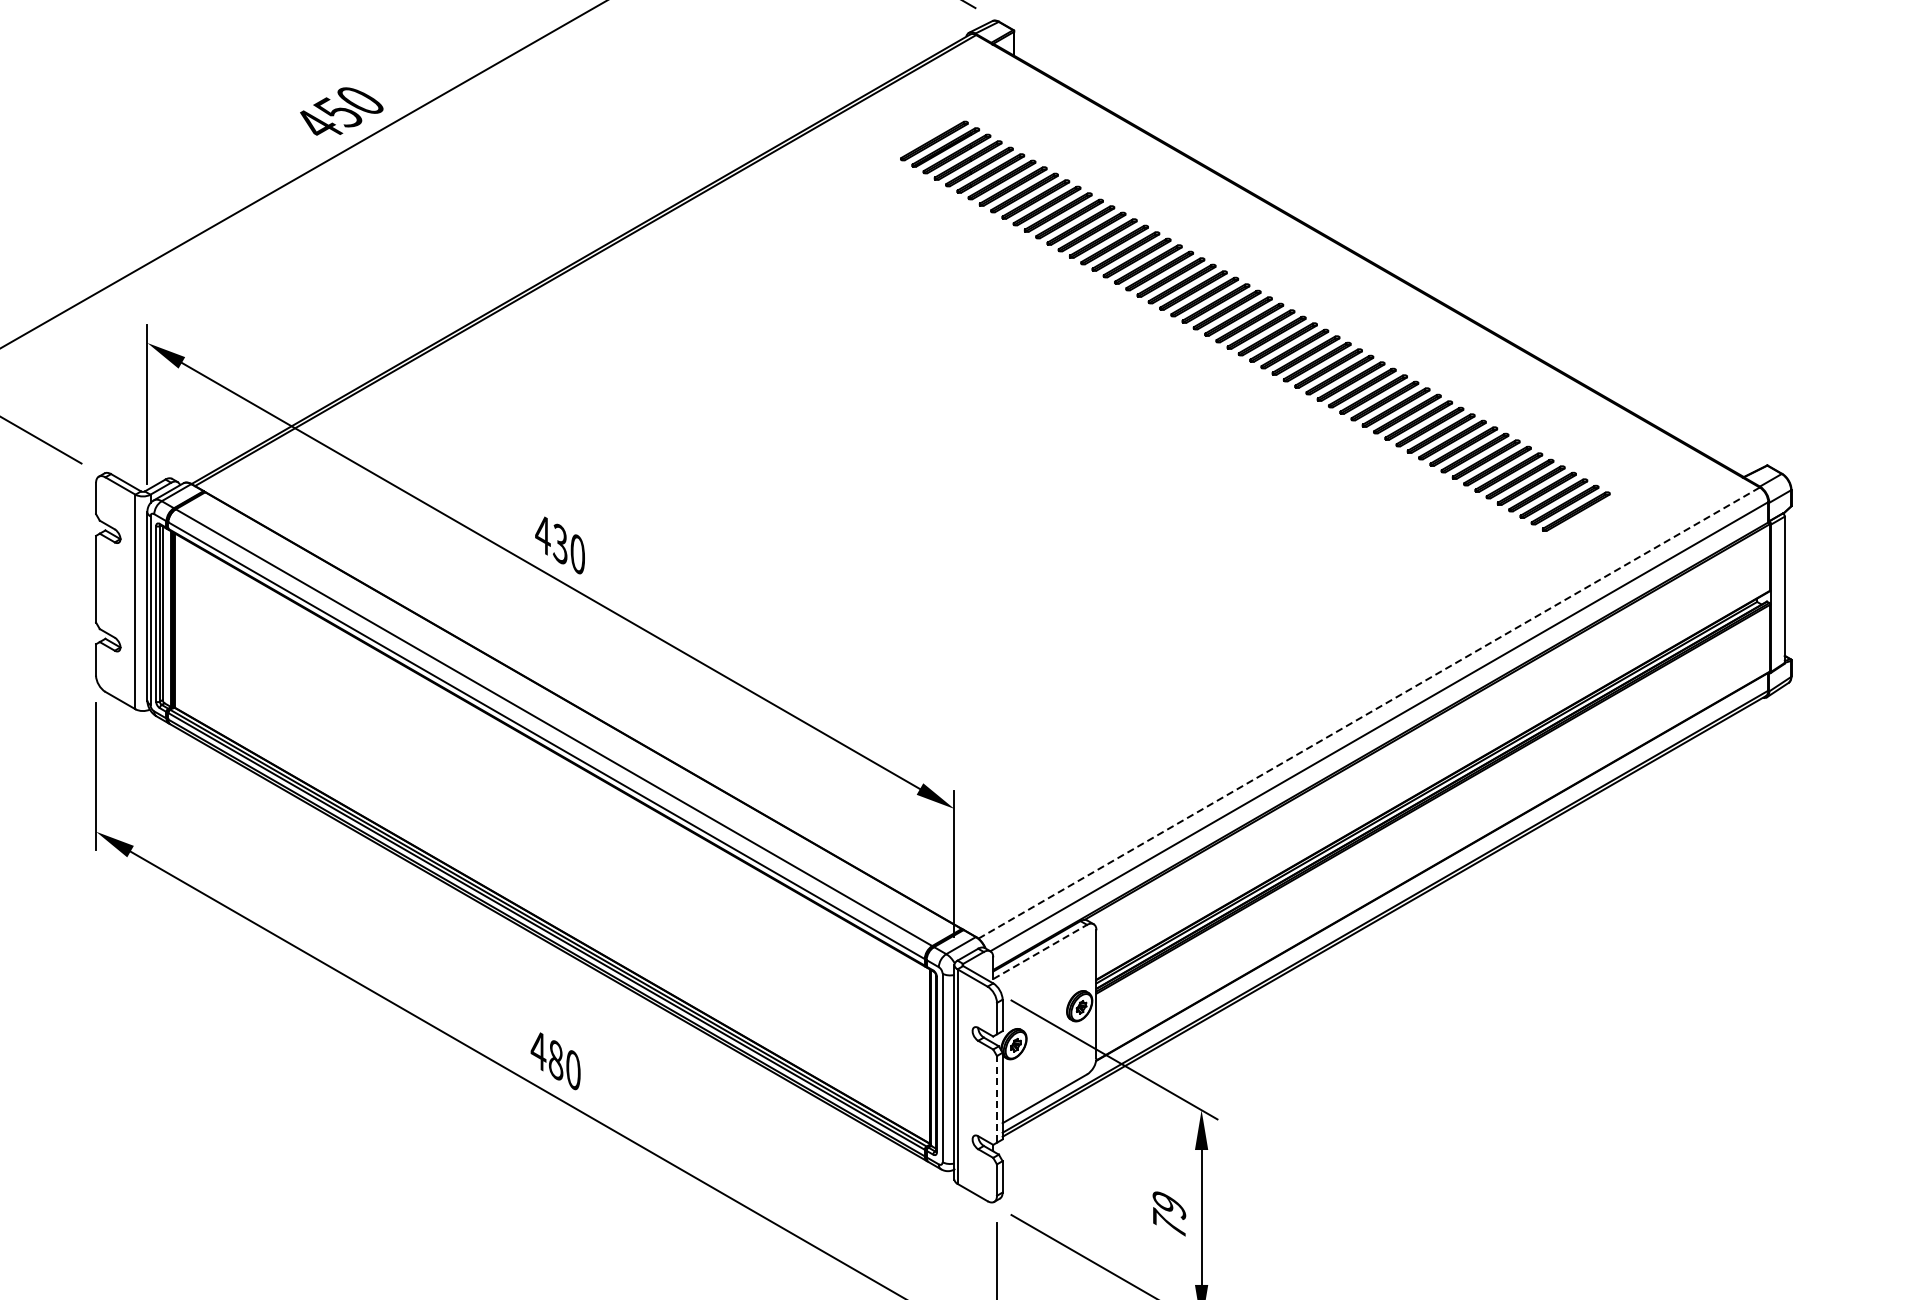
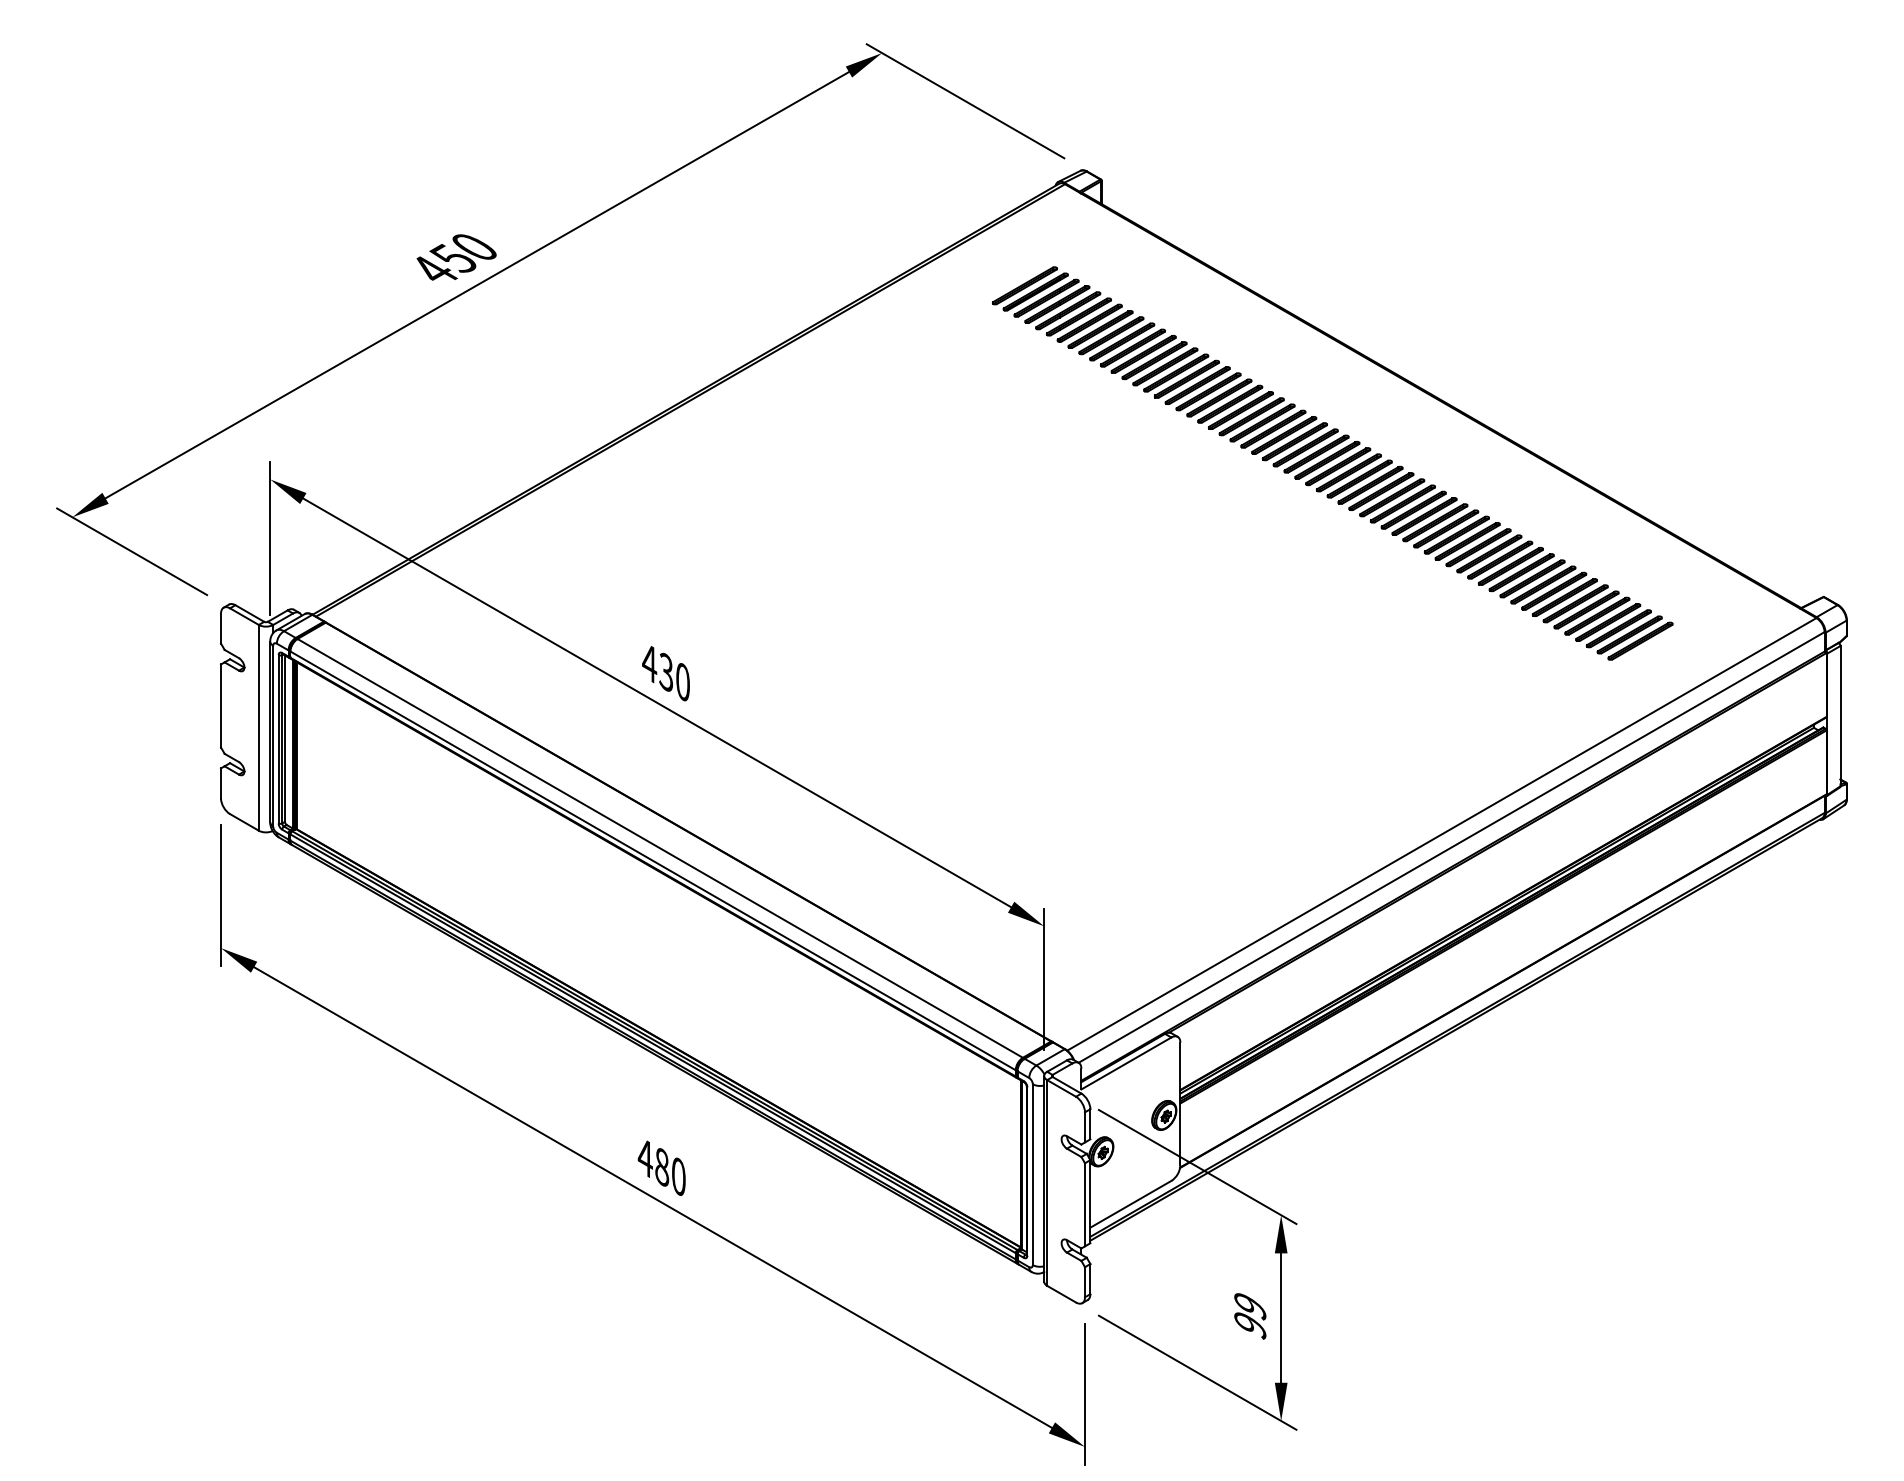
line: (1368, 713) -> (1441, 834), dashed -> solid
line: (1040, 952) -> (1126, 1063), dashed -> solid
line: (997, 1099) -> (1085, 1204), dashed -> solid
text: (1169, 1223) -> (1250, 1323), 79 -> 99

